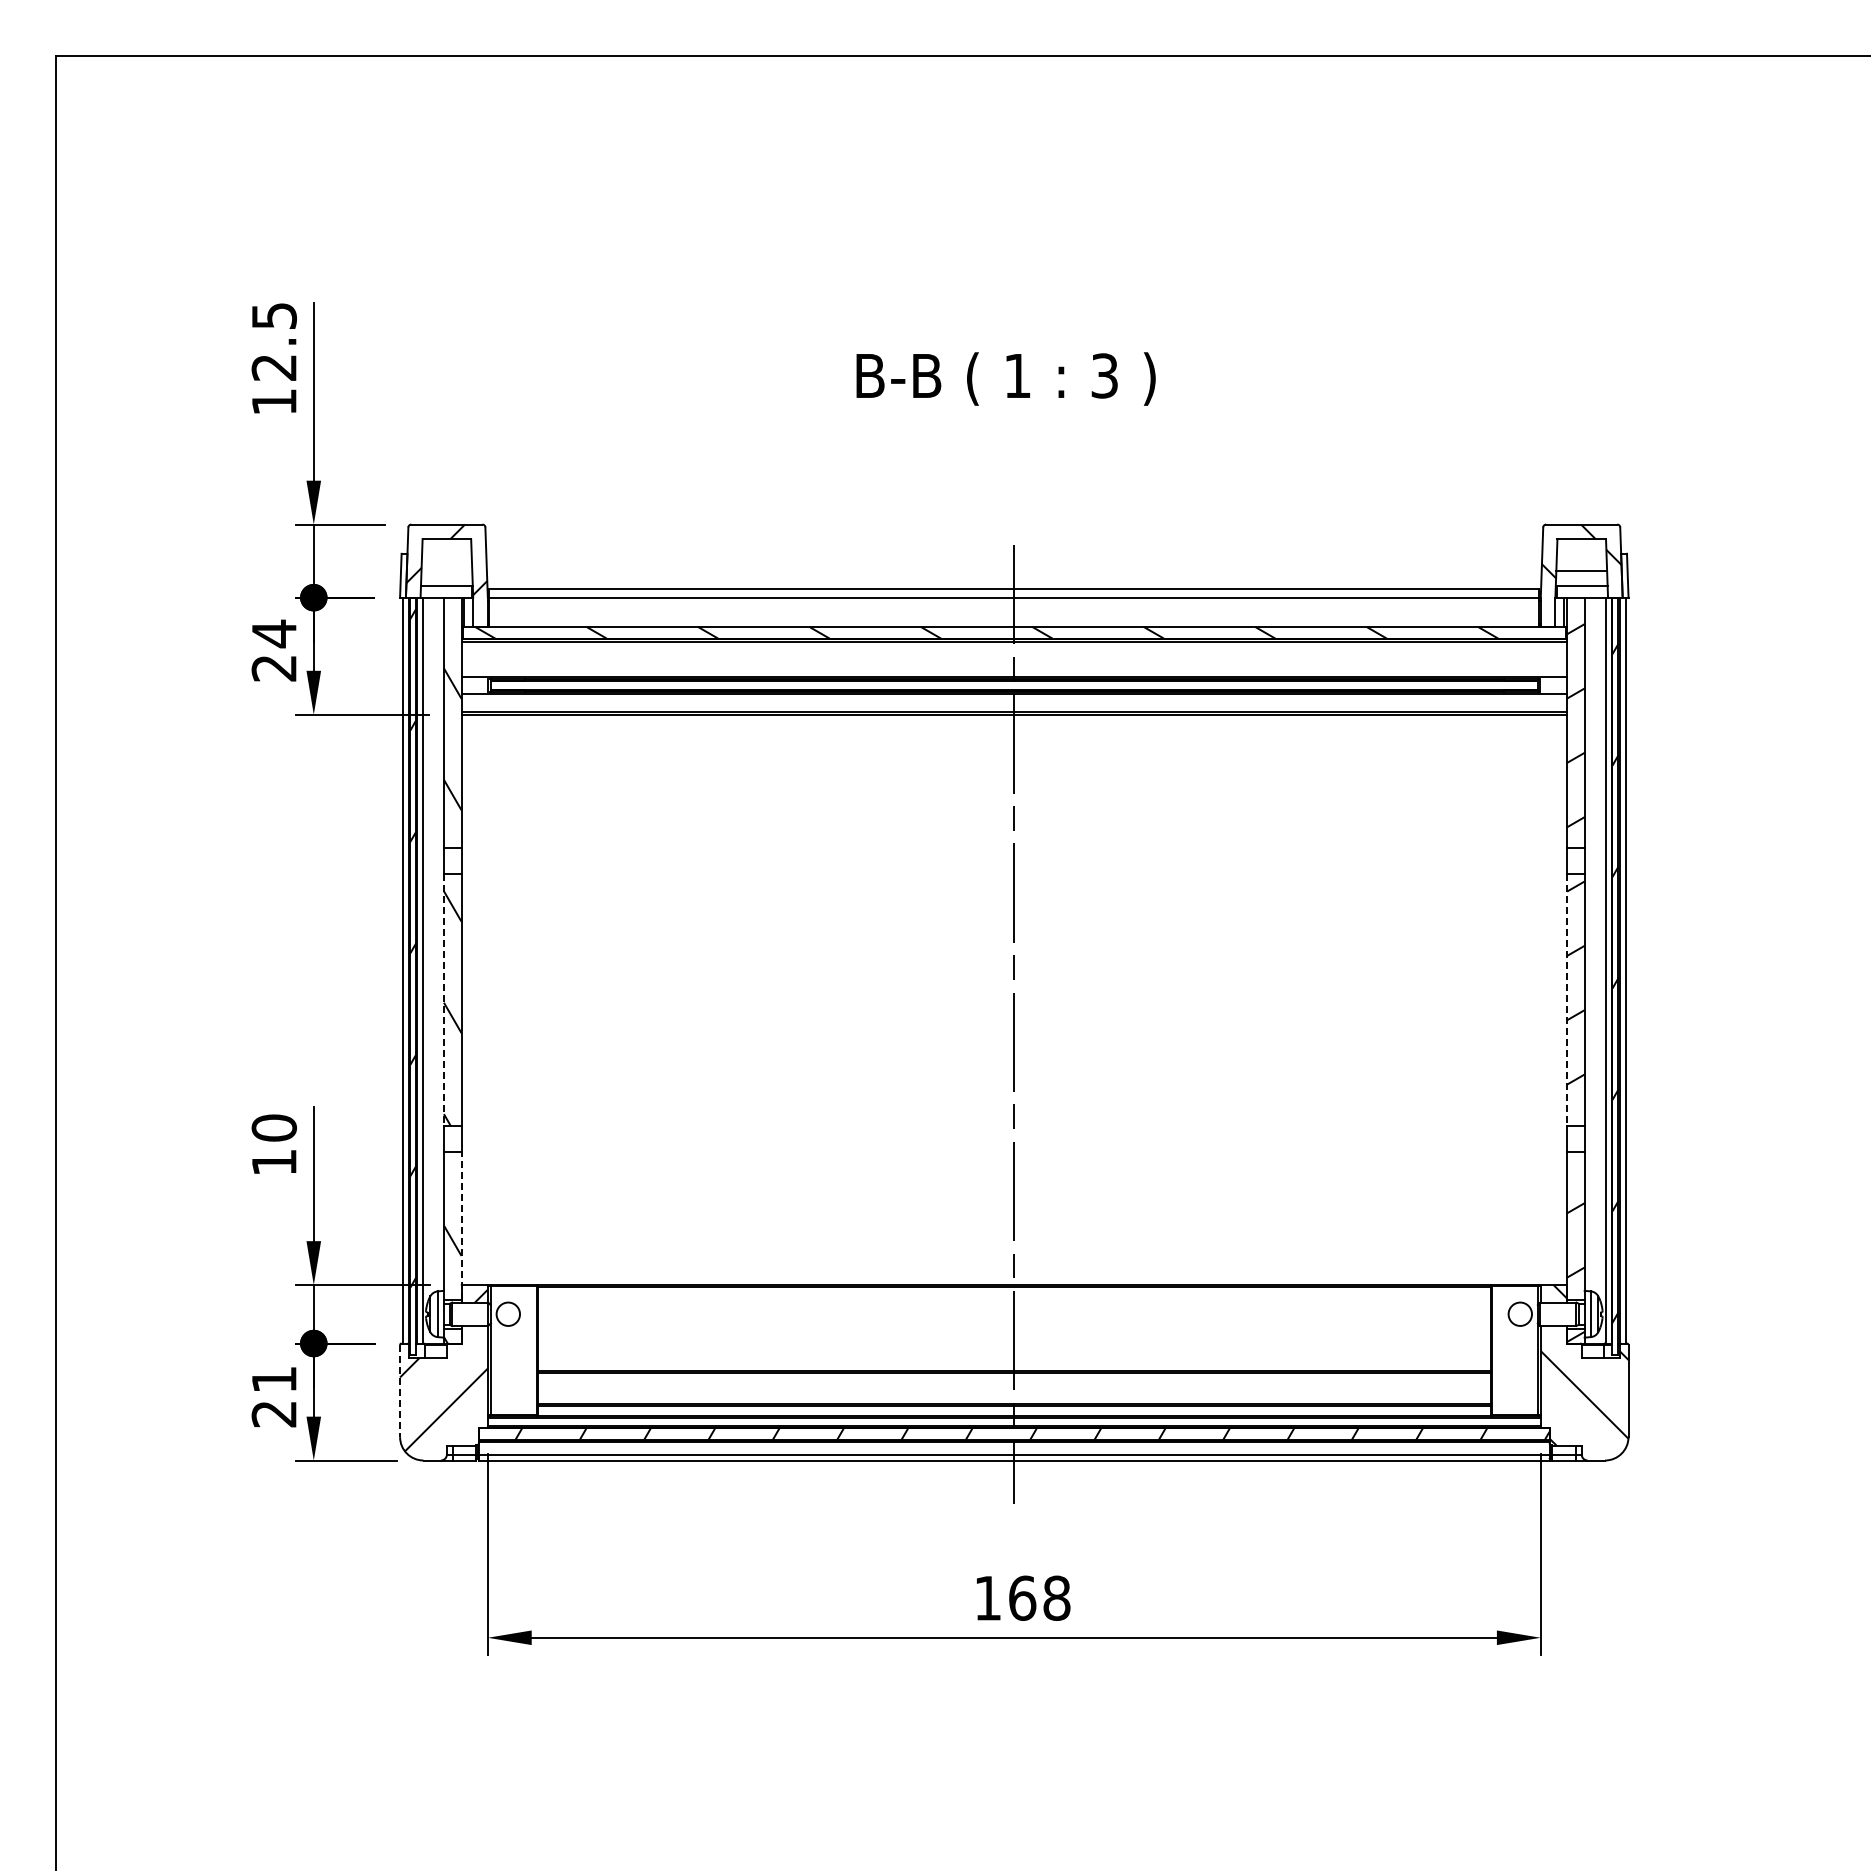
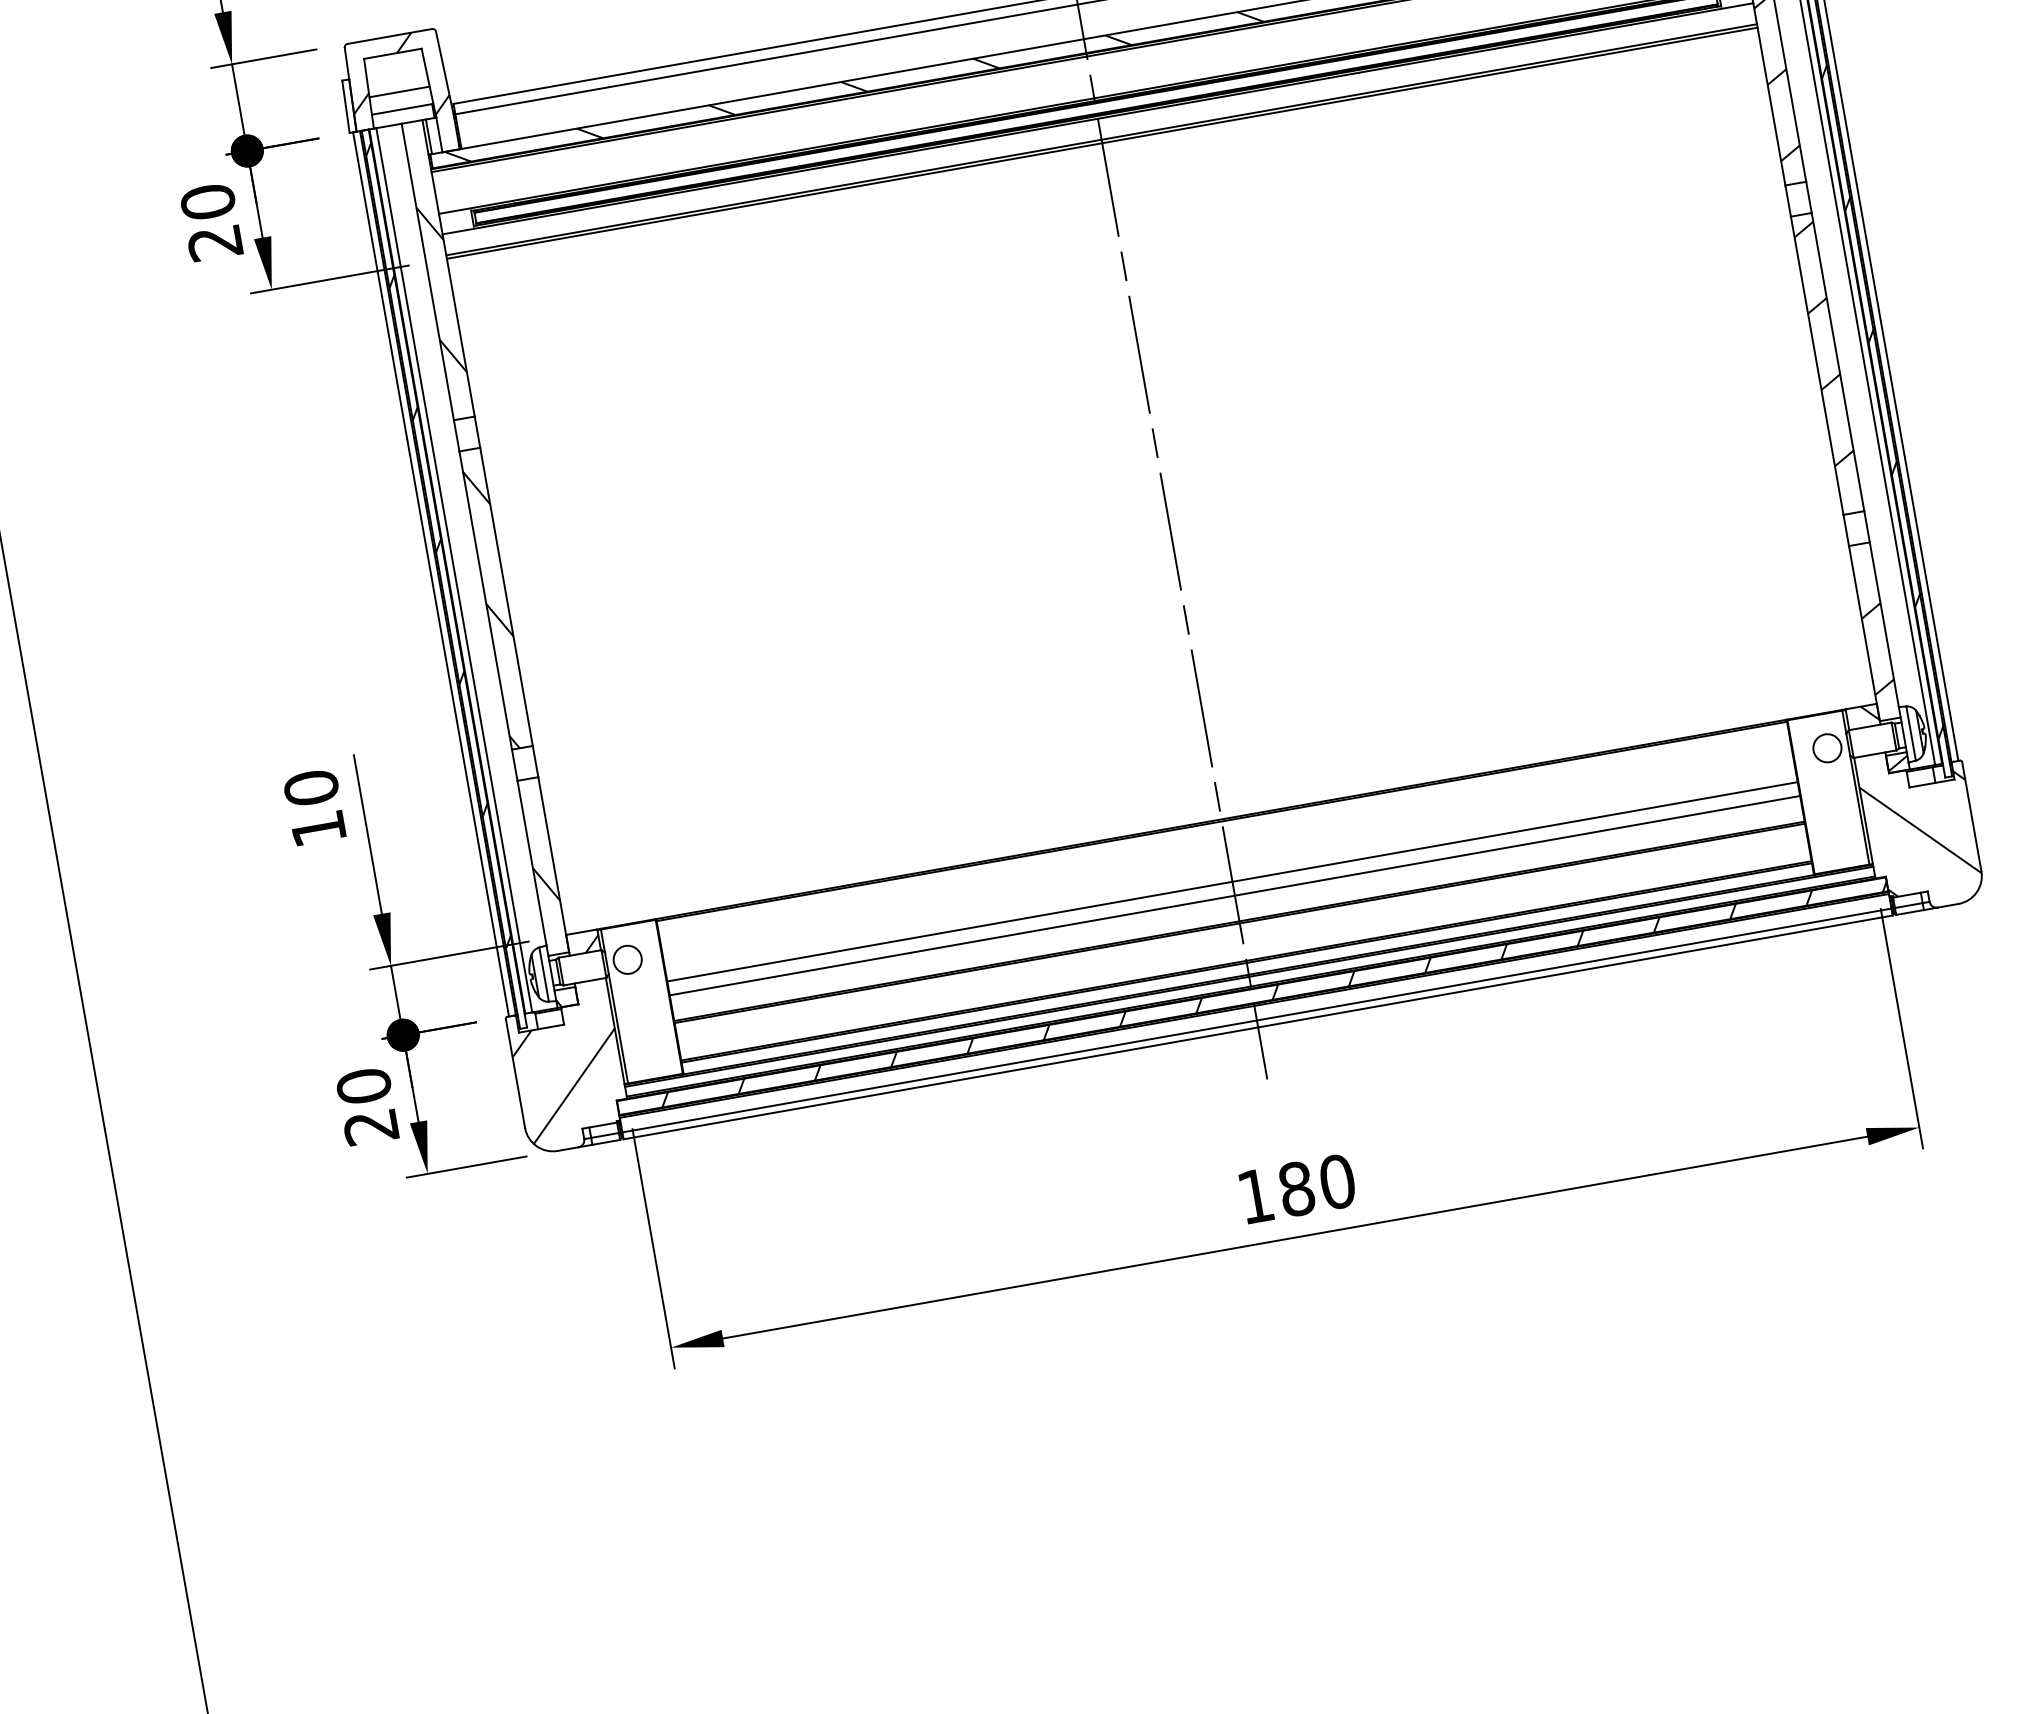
line: (446, 571) -> (399, 92), added
text: (273, 633) -> (207, 201), 24 -> 20
line: (443, 999) -> (485, 600), dashed -> solid
line: (1567, 999) -> (1817, 365), dashed -> solid
line: (461, 1225) -> (553, 864), dashed -> solid
line: (1014, 1337) -> (1232, 881), added
line: (1014, 1349) -> (1235, 895), added
text: (273, 1379) -> (362, 1086), 21 -> 20
line: (400, 1391) -> (516, 1073), dashed -> solid
text: (1039, 1597) -> (1316, 1184), 168 -> 180

